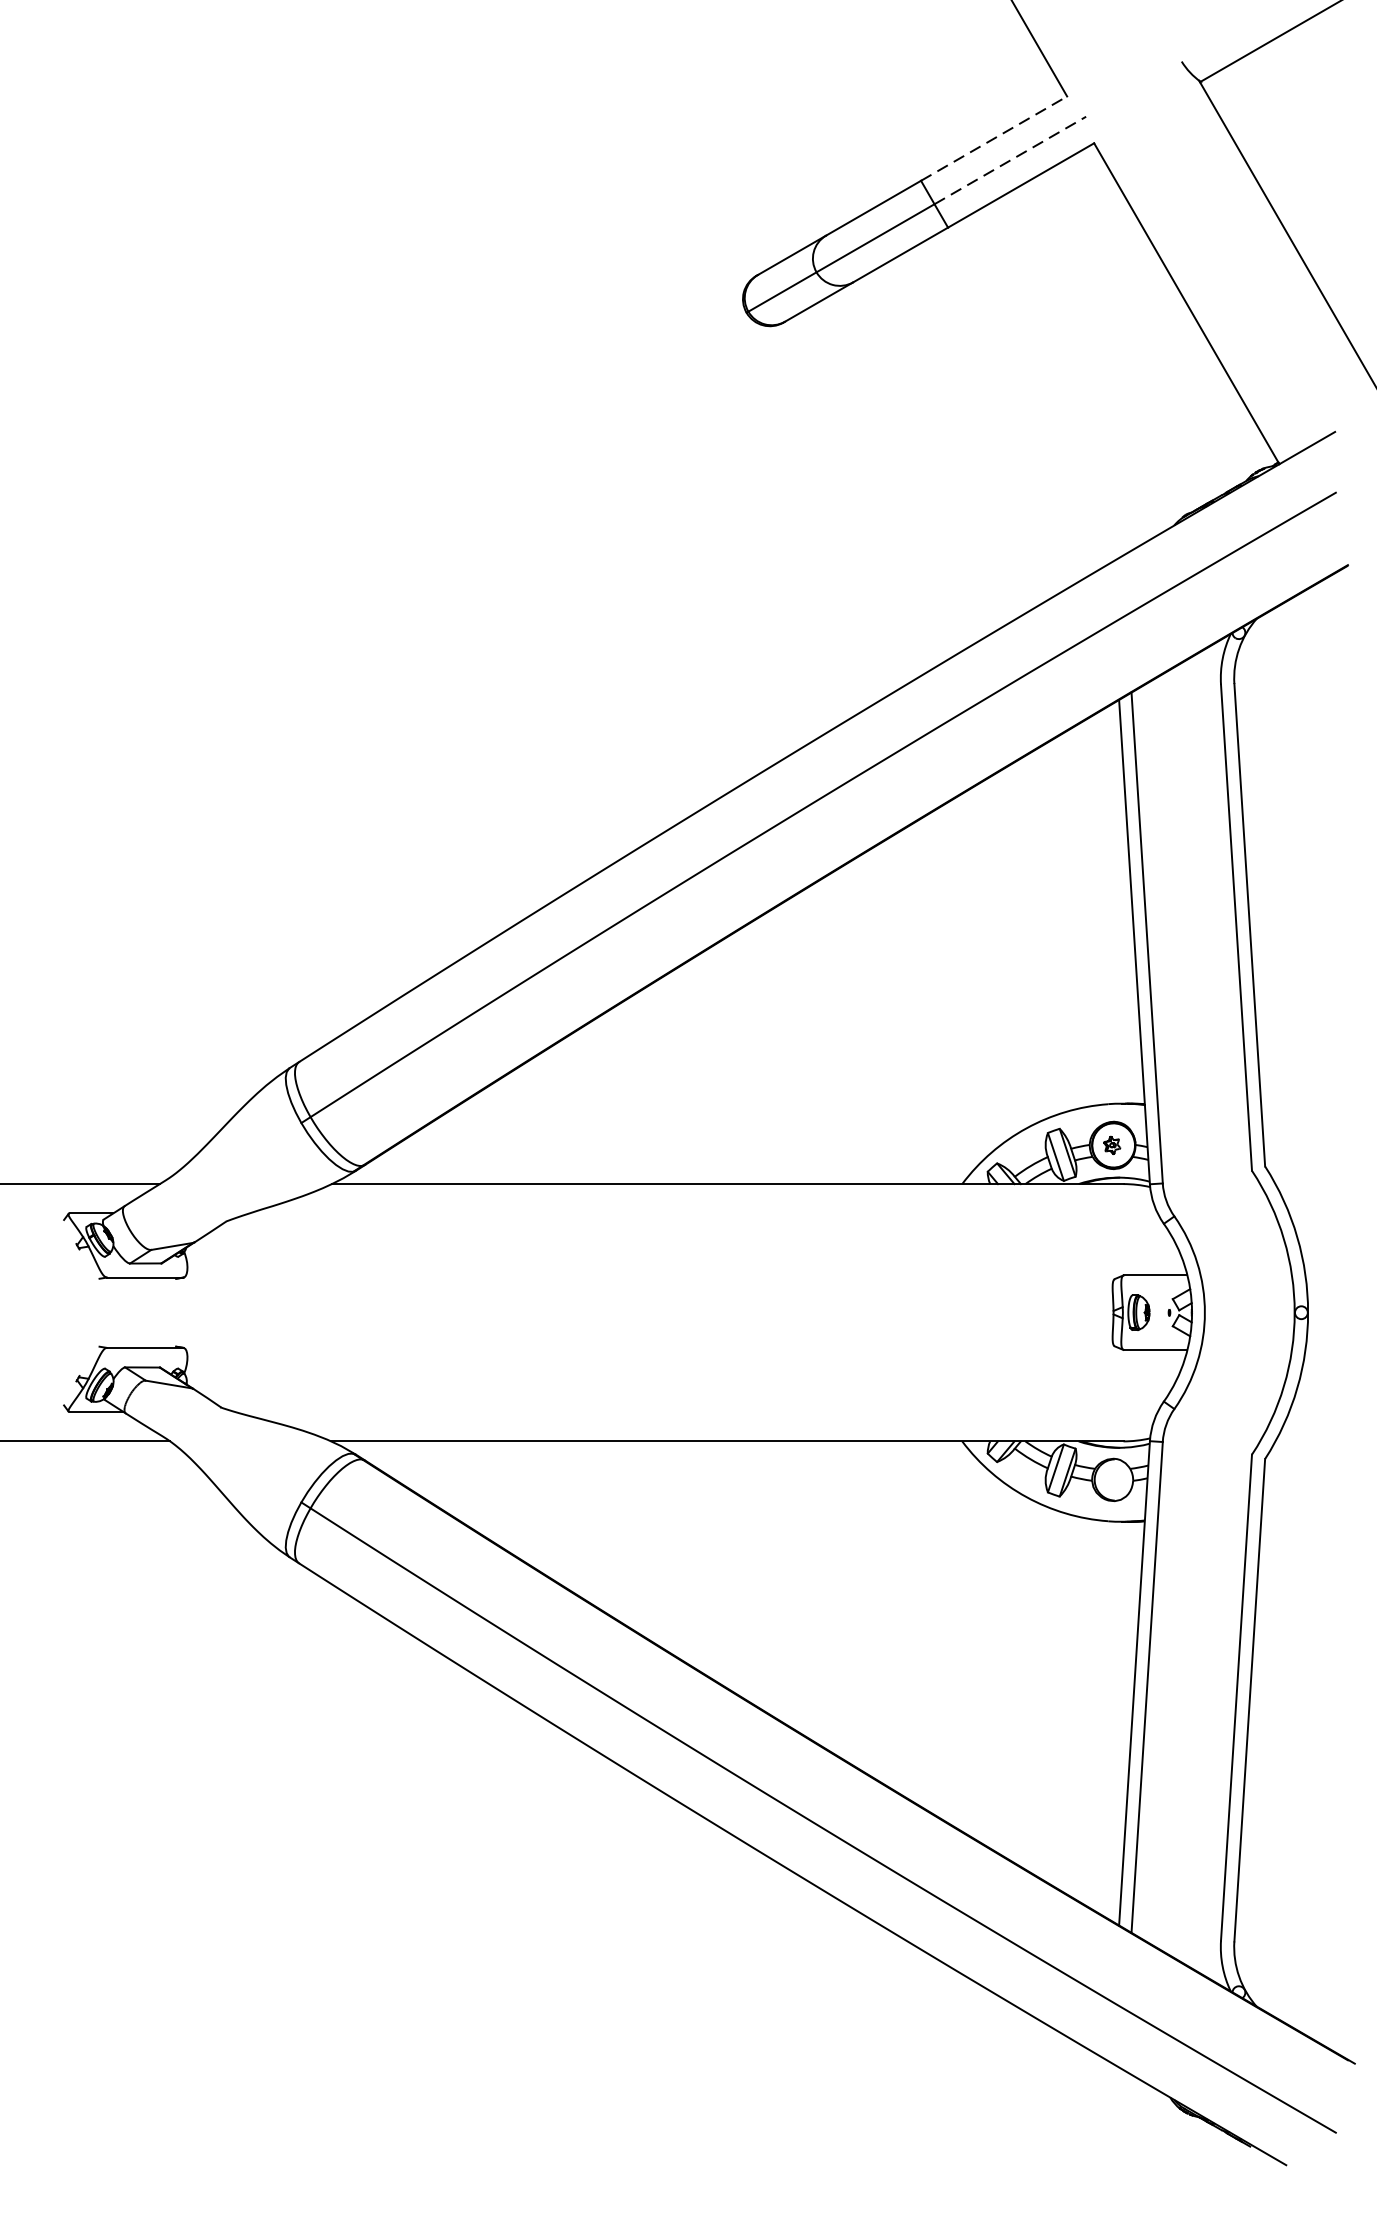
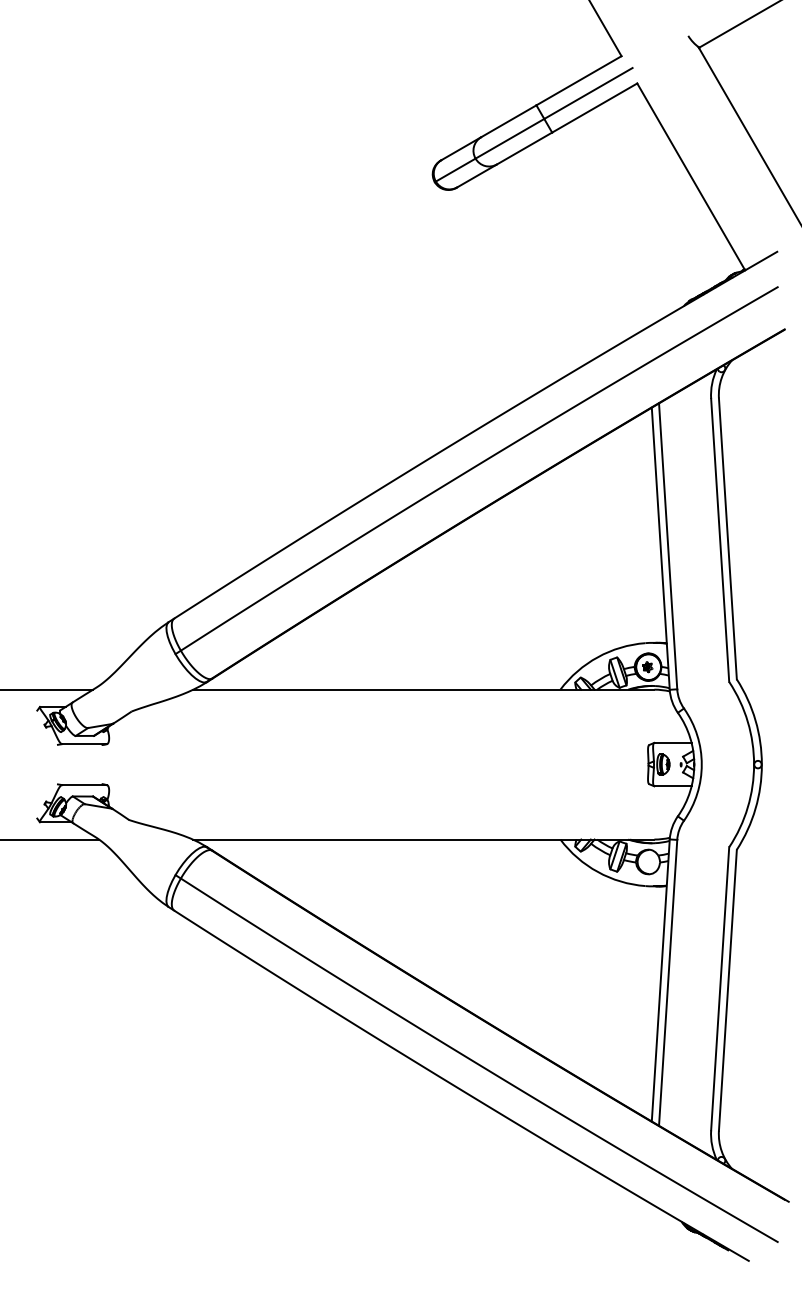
line: (994, 138) -> (579, 80), dashed -> solid
line: (1010, 160) -> (588, 93), dashed -> solid

